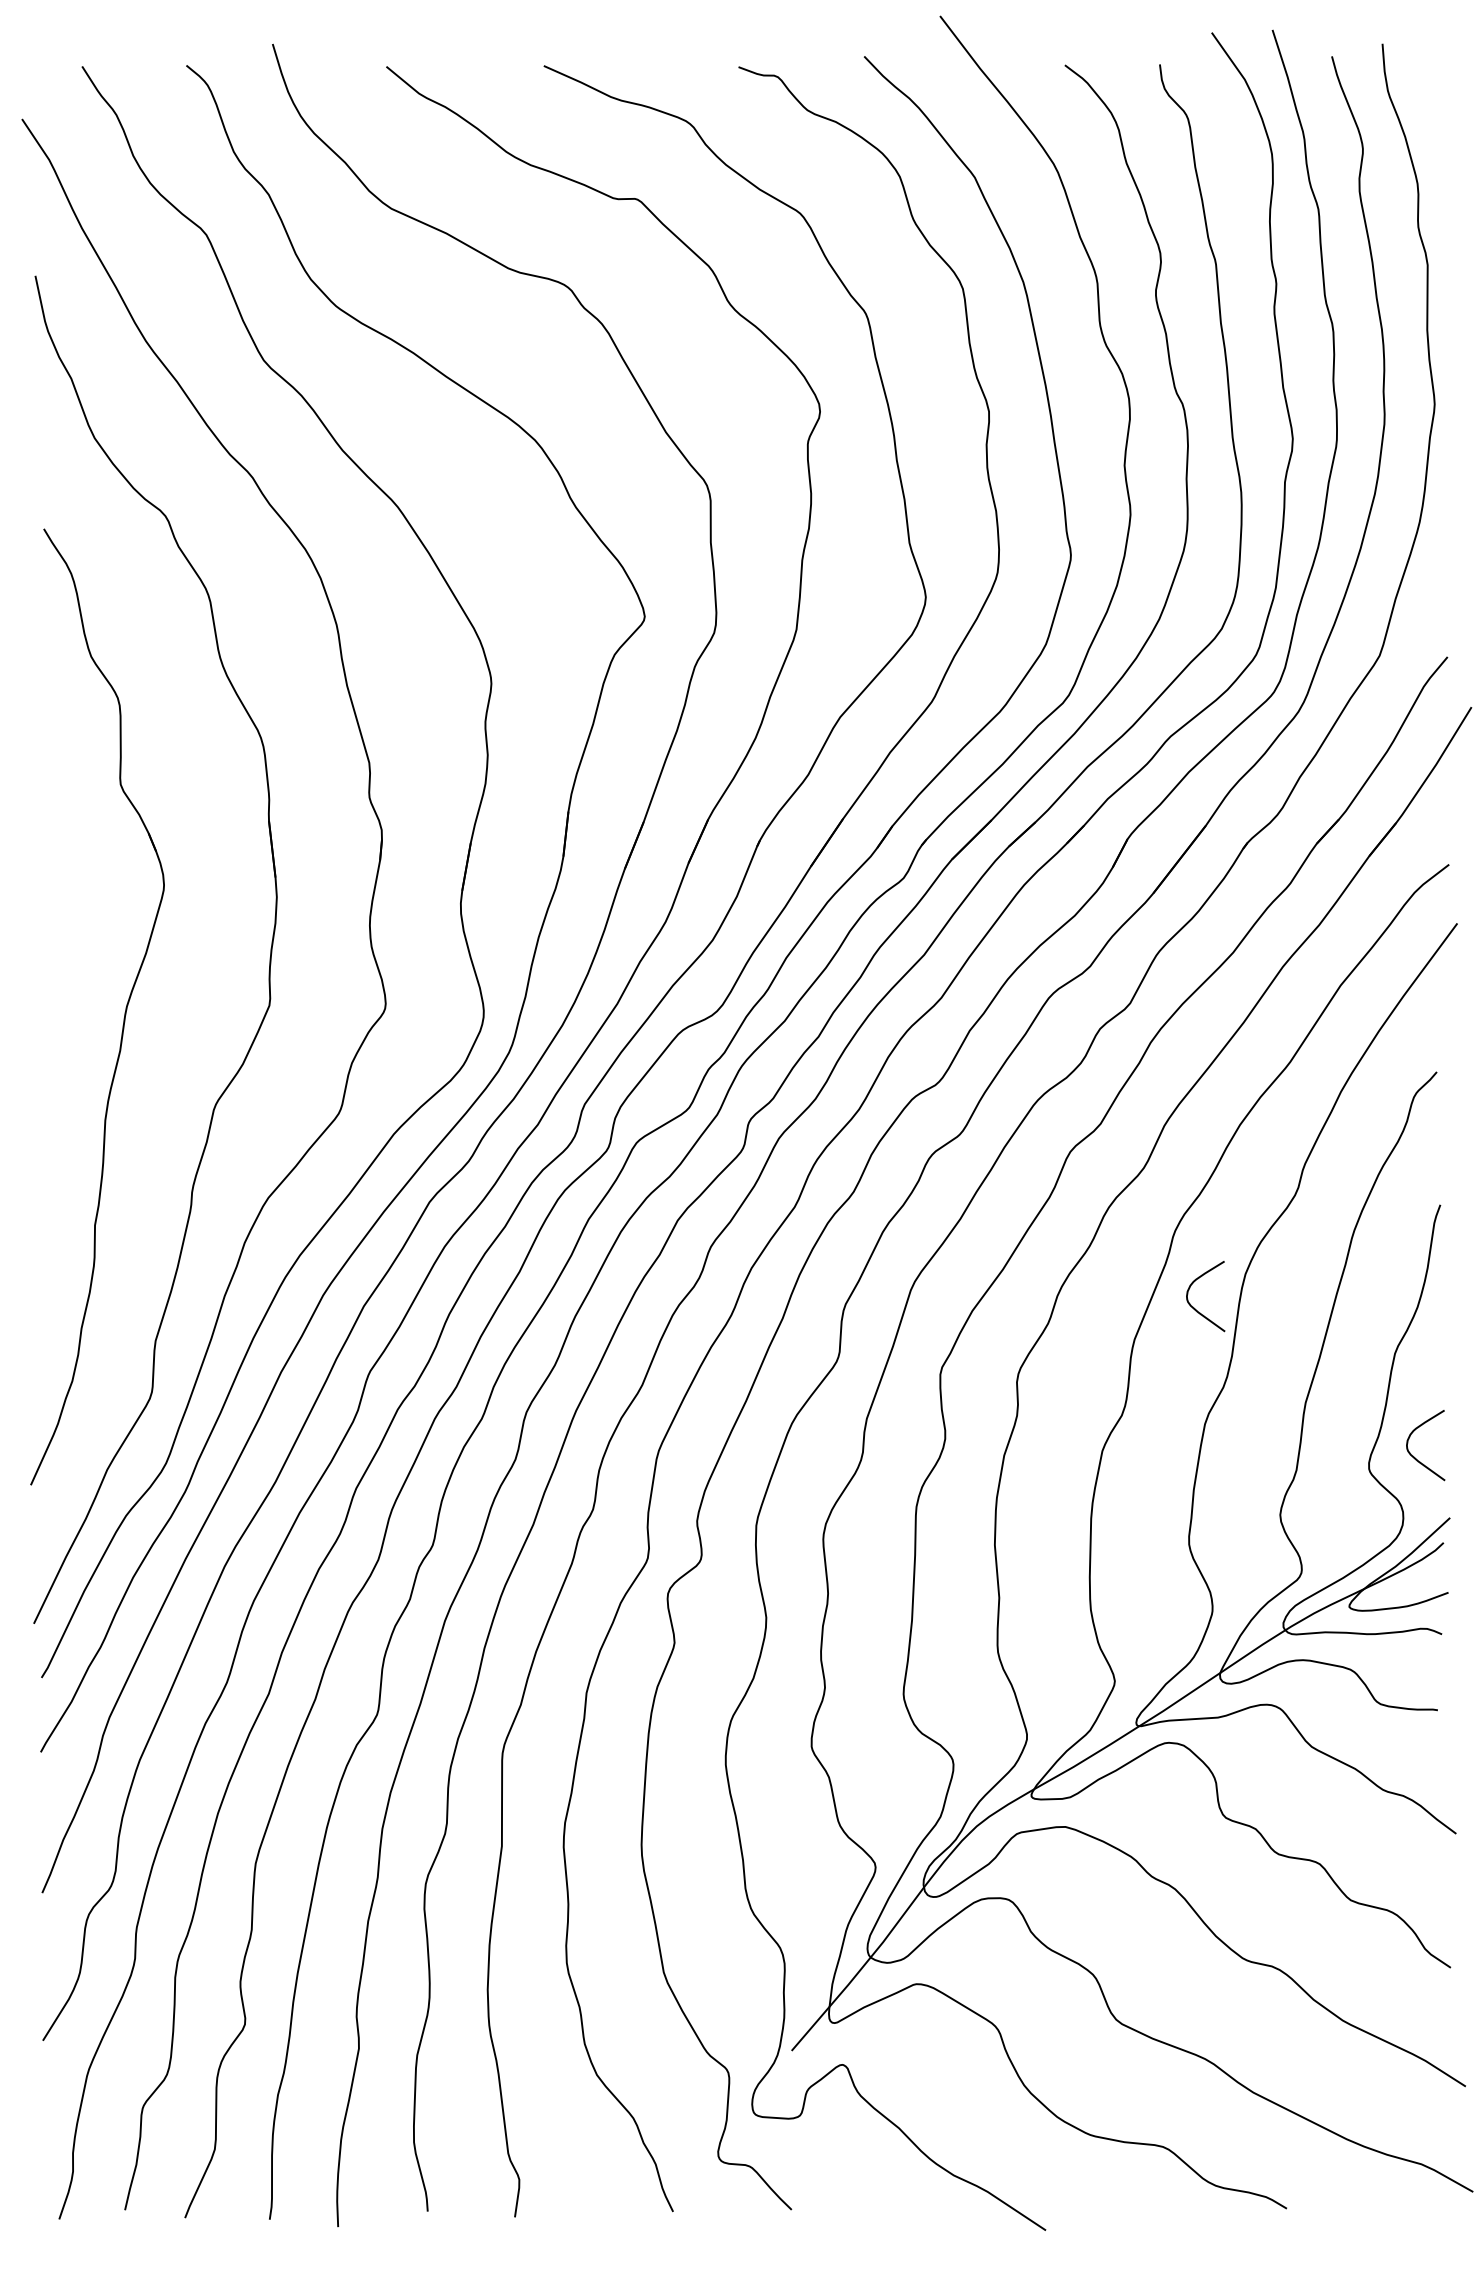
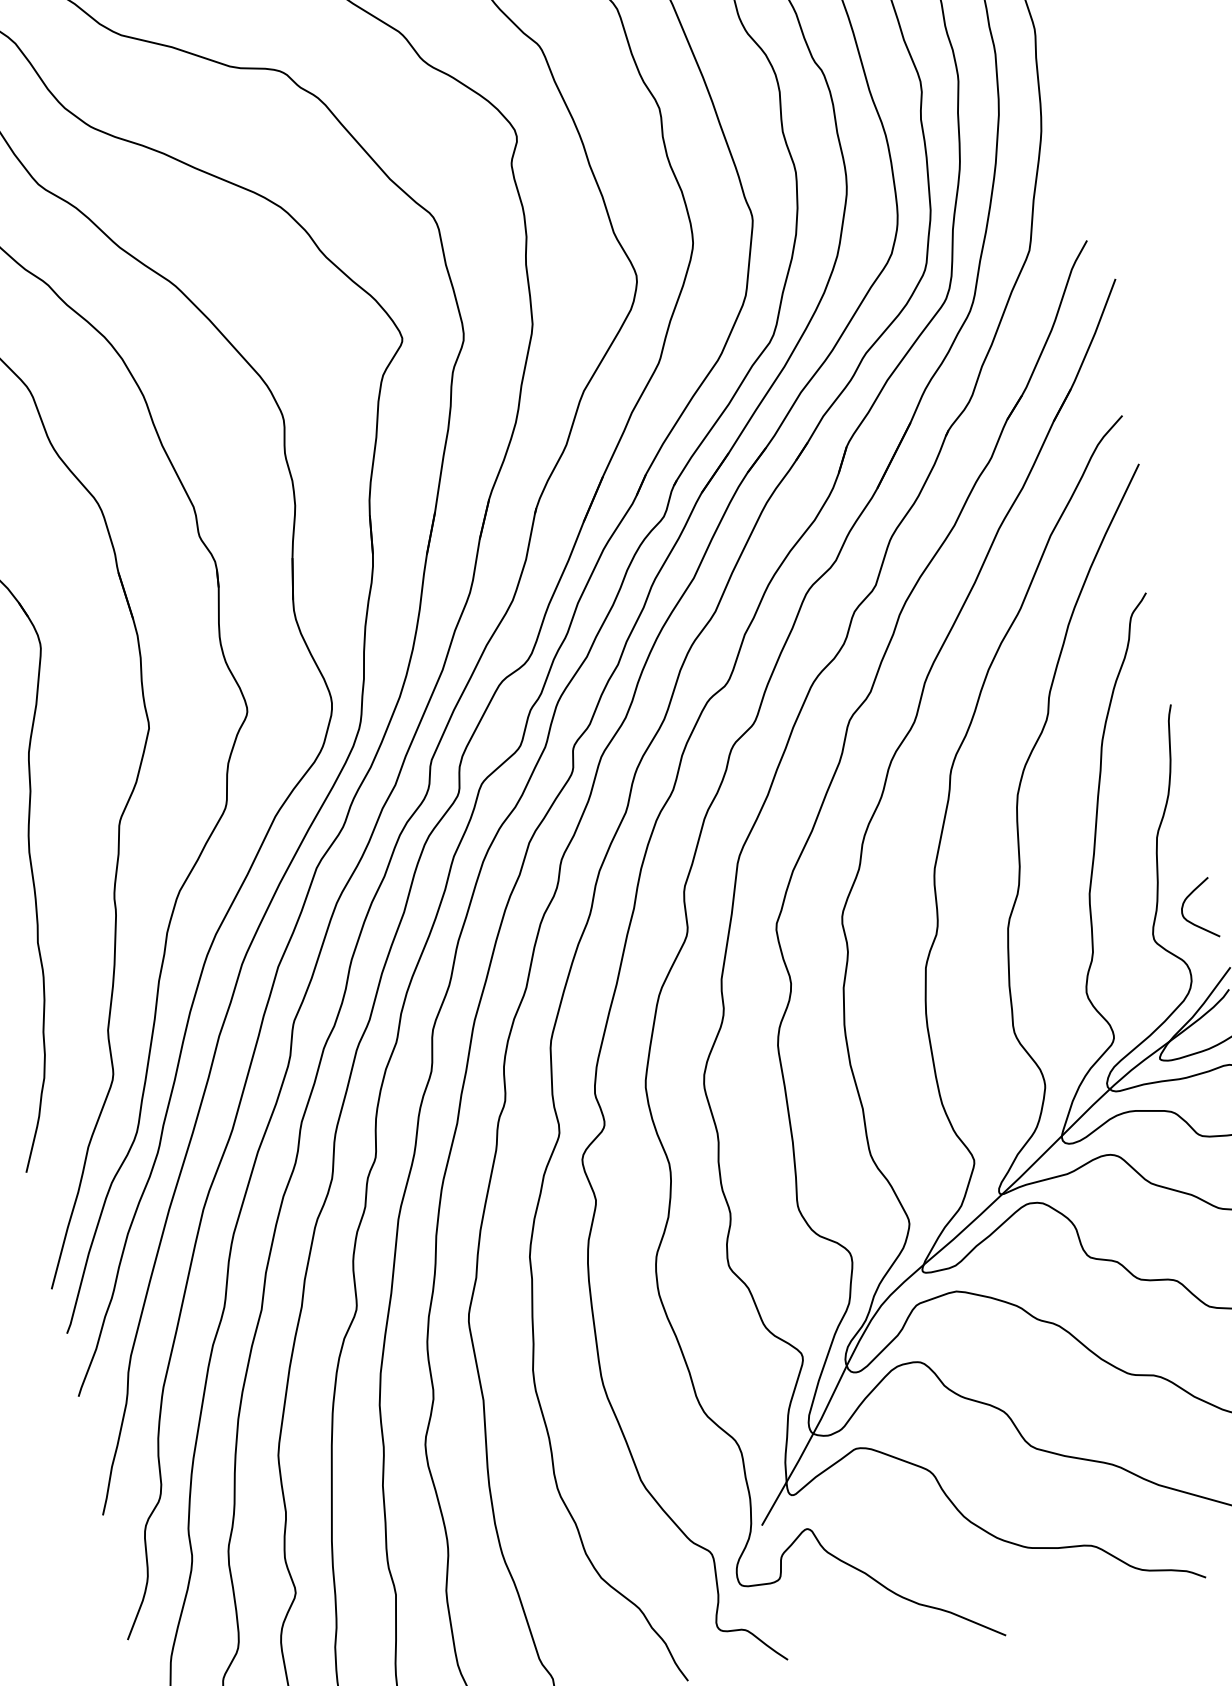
curve: (1194, 1307) -> (980, 831), removed

